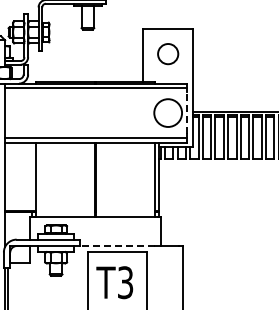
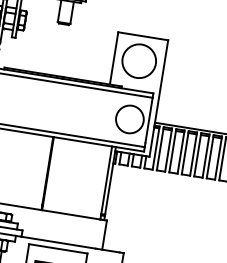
circle: (168, 53) -> (139, 60), size x1.67
line: (187, 113) -> (148, 122), dashed -> solid
line: (117, 246) -> (58, 243), dashed -> solid

